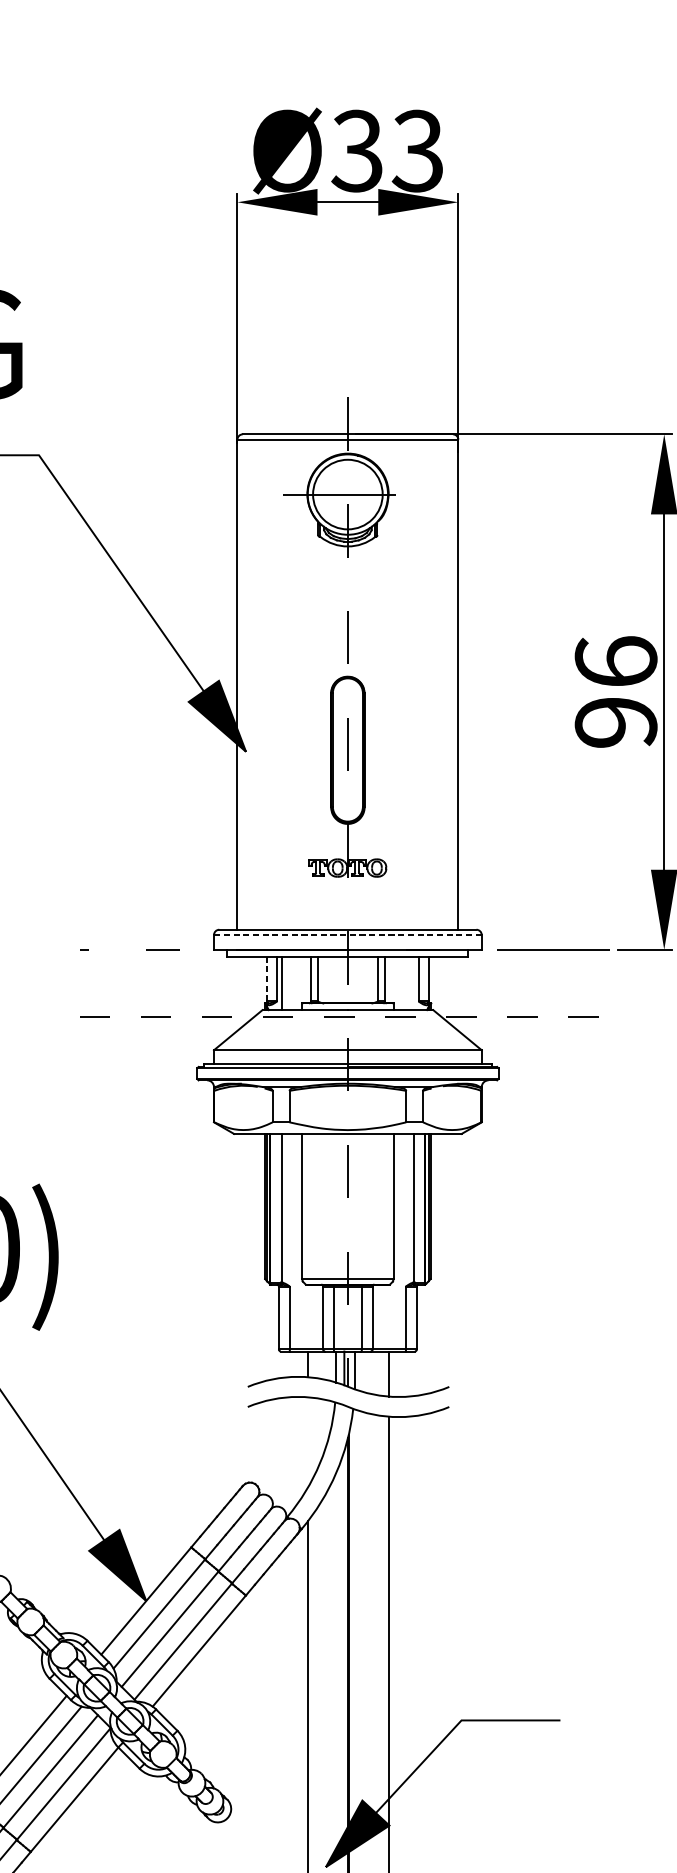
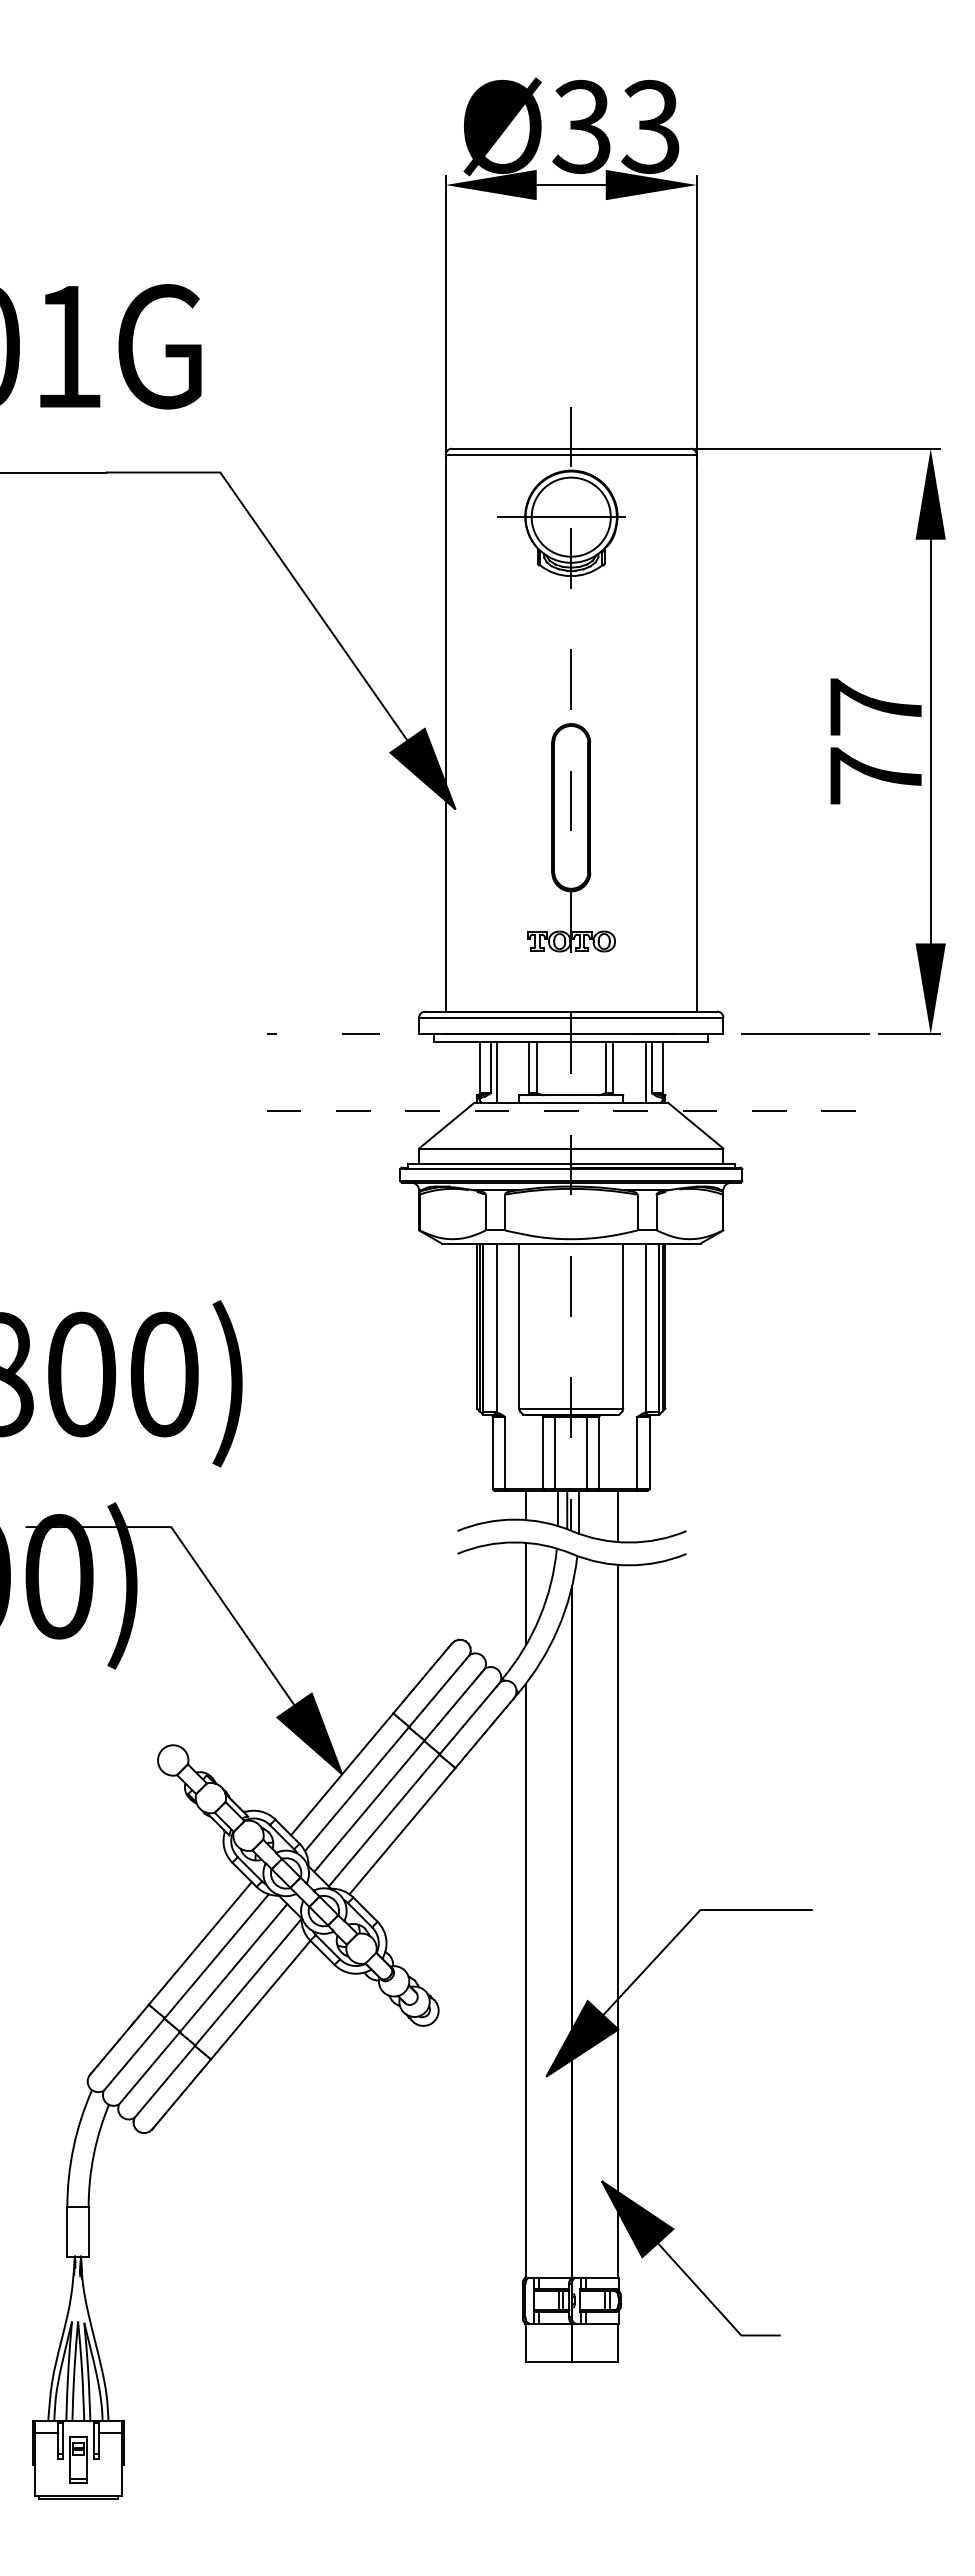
text: (616, 692) -> (876, 741), 96 -> 77
line: (347, 934) -> (570, 1017), dashed -> solid
line: (267, 979) -> (479, 1068), dashed -> solid
line: (413, 983) -> (645, 1072), added
line: (308, 1441) -> (526, 1593), added

